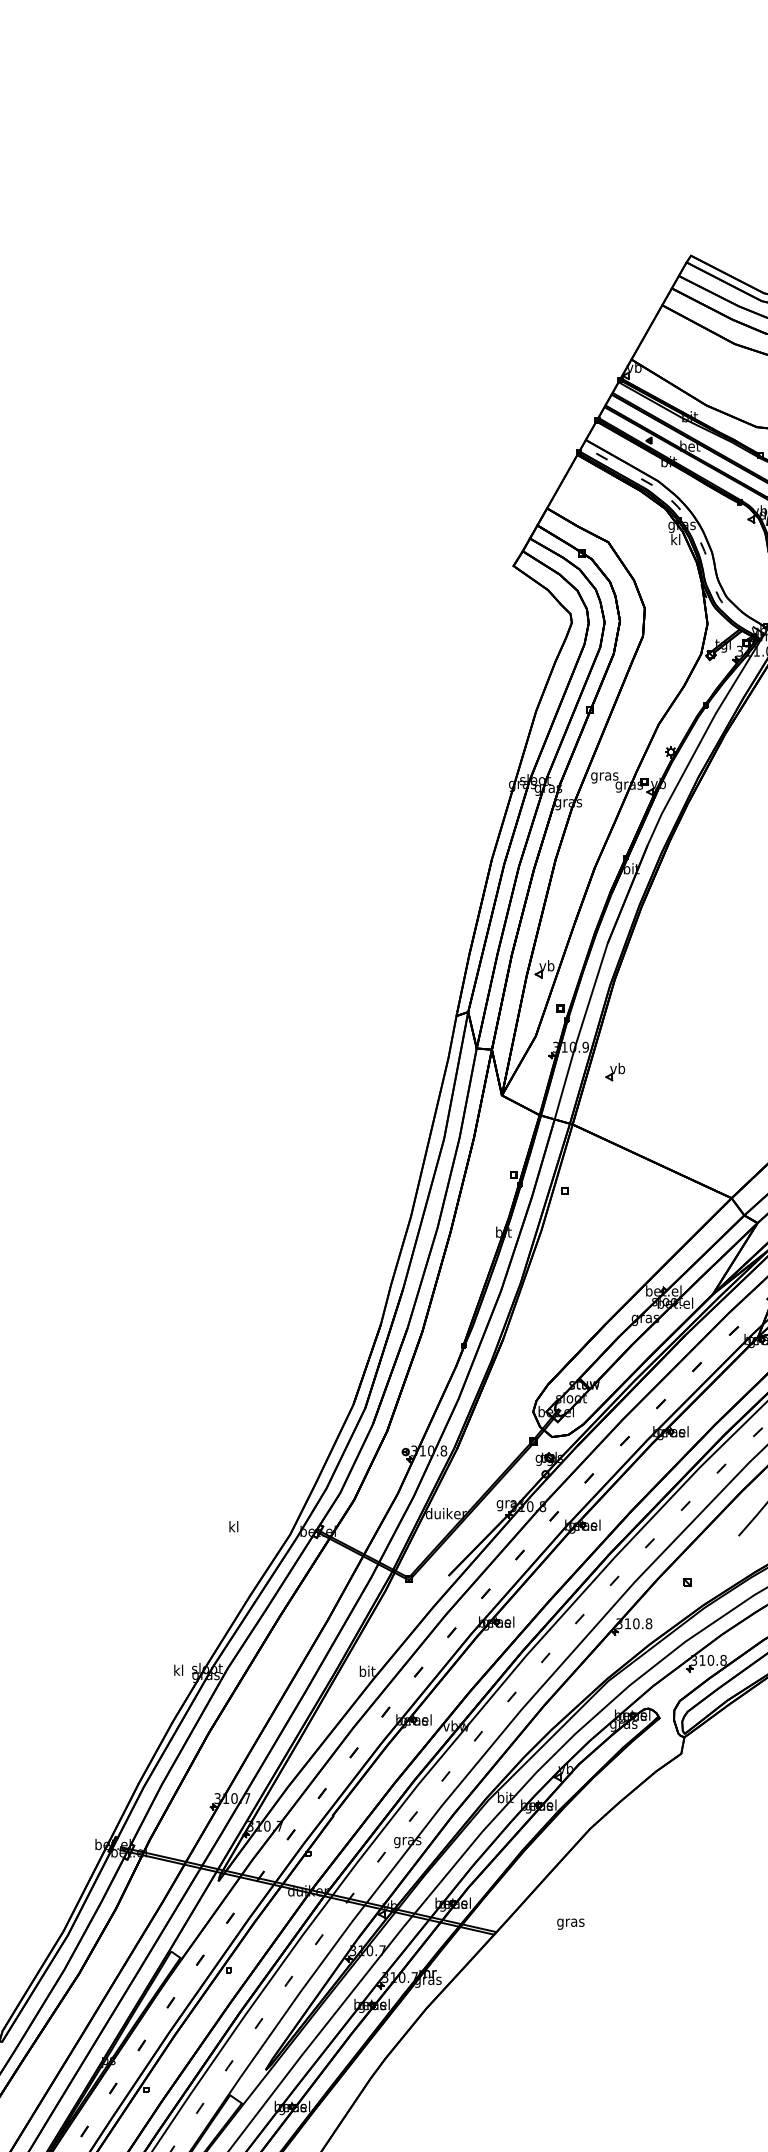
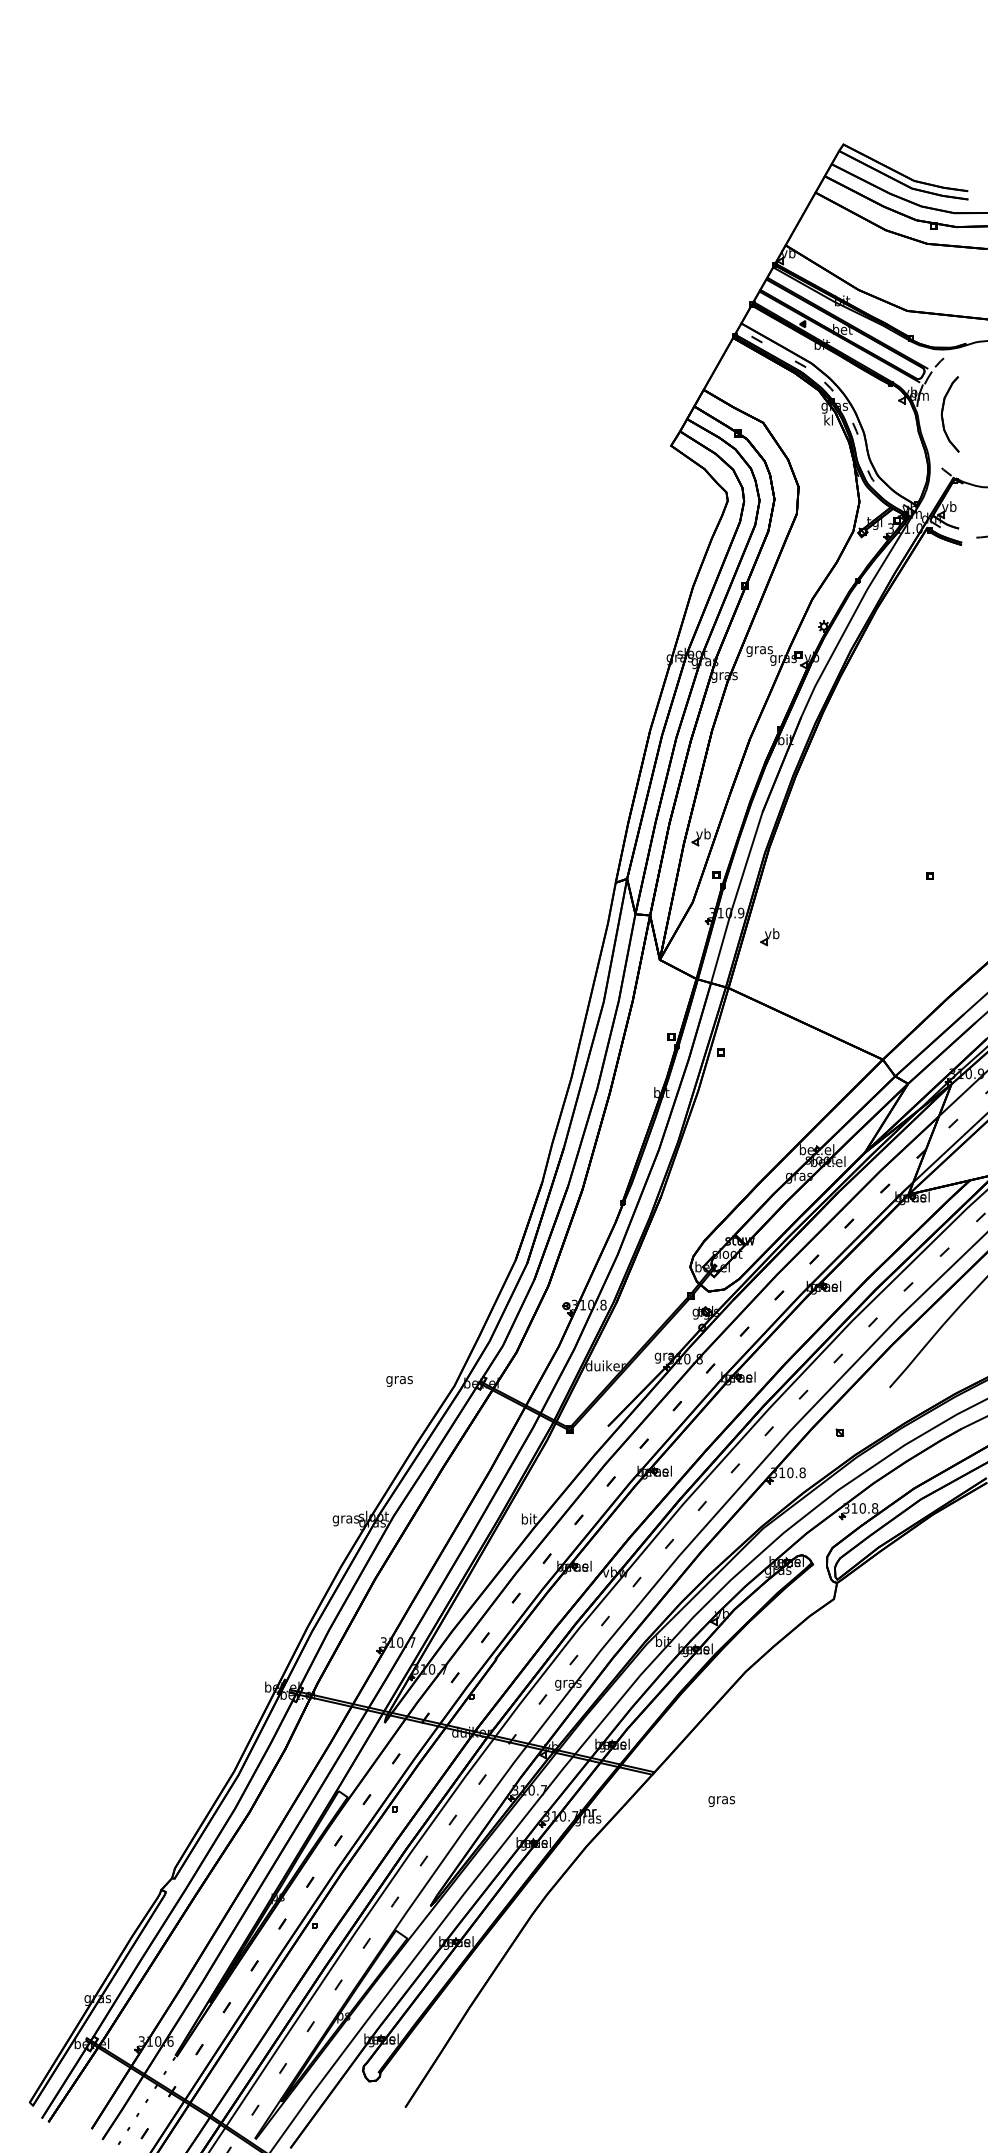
text: (233, 1527) -> (399, 1379), kl -> gras
text: (178, 1671) -> (345, 1519), kl -> gras
text: (570, 1924) -> (721, 1801), moved

